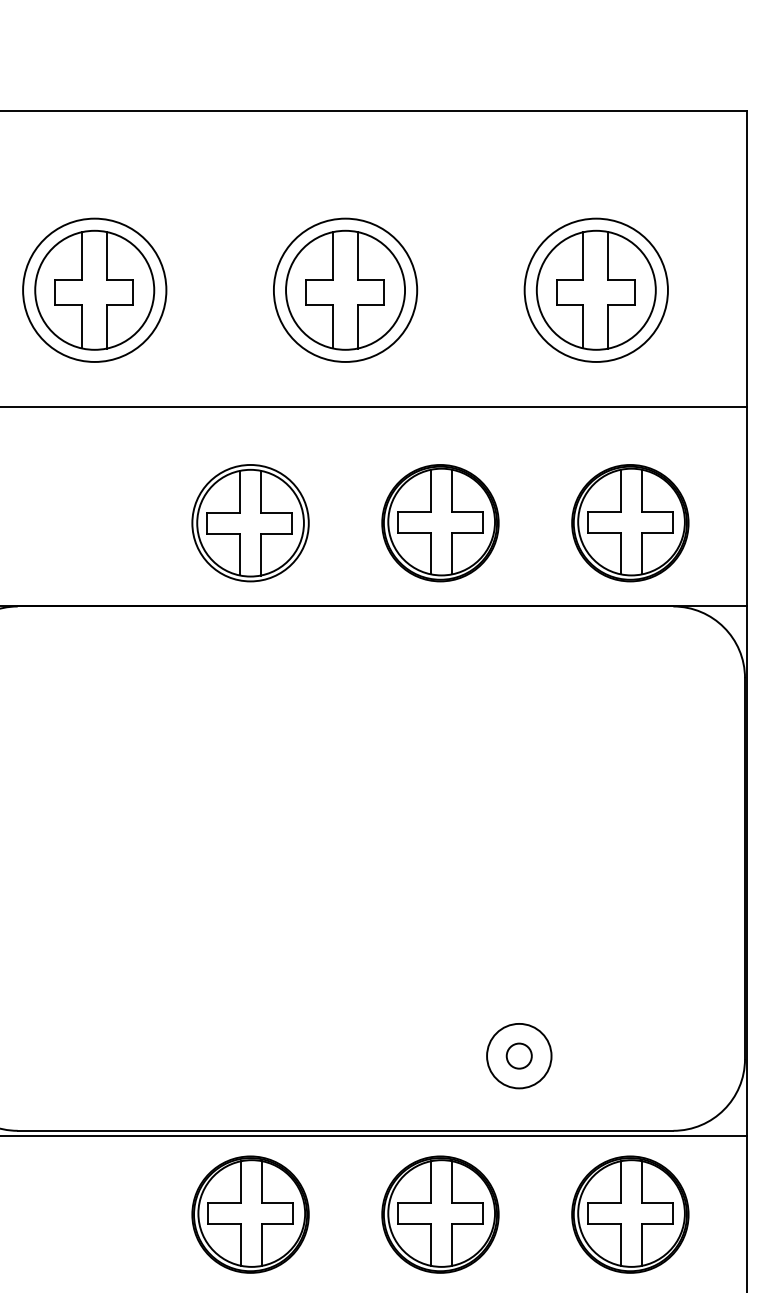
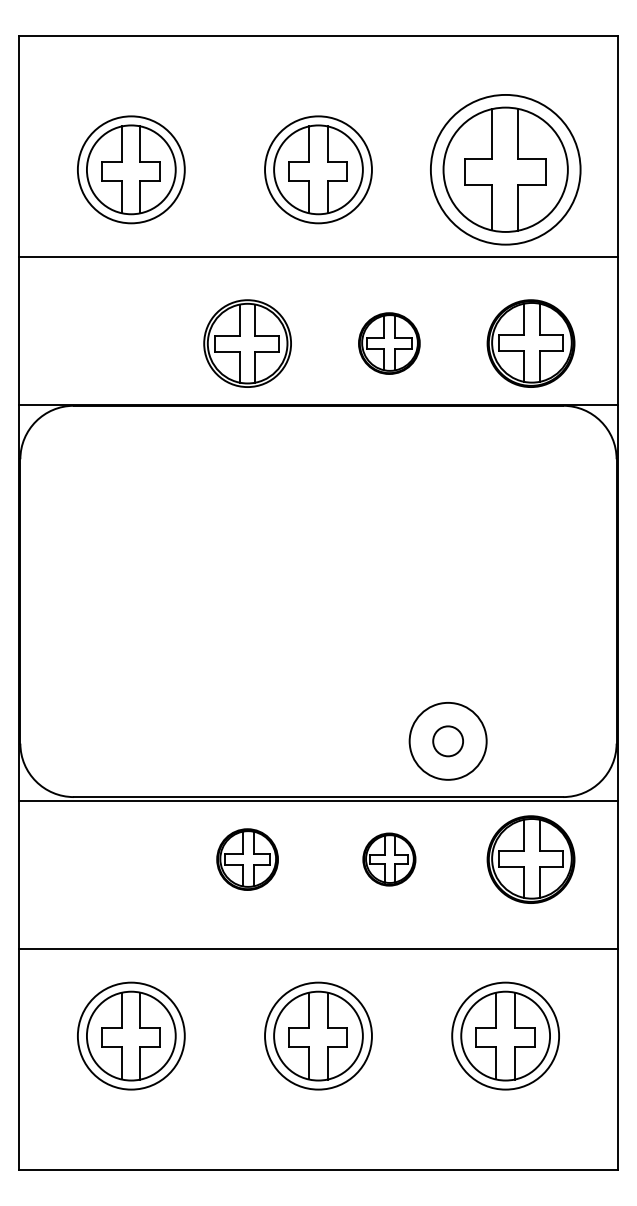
part: (596, 289) -> (505, 169), size x1.4
part: (440, 523) -> (389, 343), size x0.7
circle: (518, 1056) -> (447, 741), size x1.6
circle: (519, 1056) -> (448, 741), size x1.6
part: (250, 1214) -> (247, 859), size x0.7
part: (440, 1214) -> (389, 859), size x0.6

